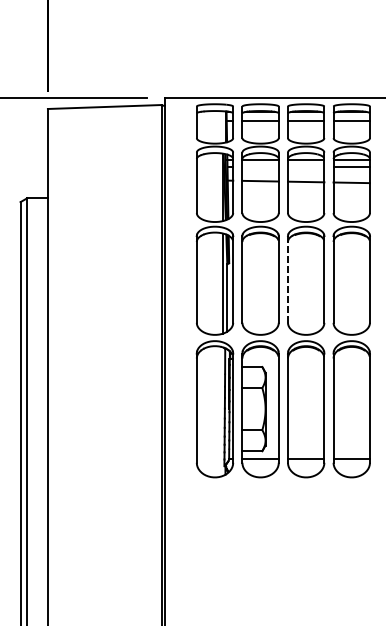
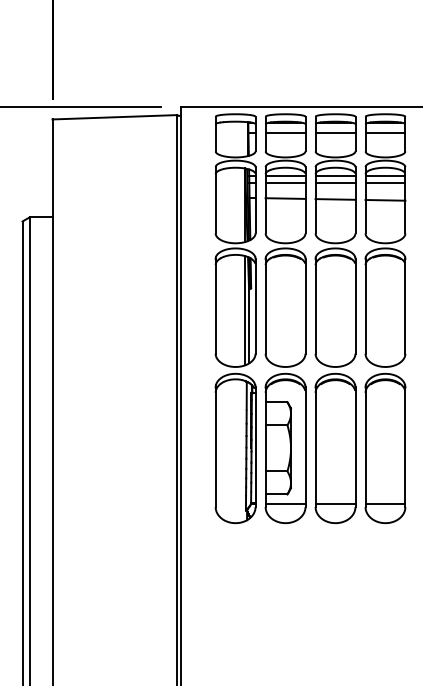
line: (260, 166) -> (285, 182), added
line: (306, 166) -> (335, 182), added
line: (287, 279) -> (315, 306), dashed -> solid

